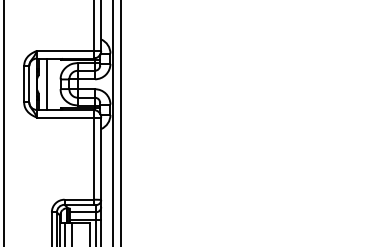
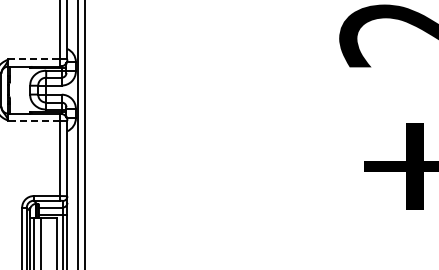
line: (65, 50) -> (34, 59), solid -> dashed
line: (46, 83) -> (17, 89), removed
line: (65, 117) -> (34, 120), solid -> dashed

